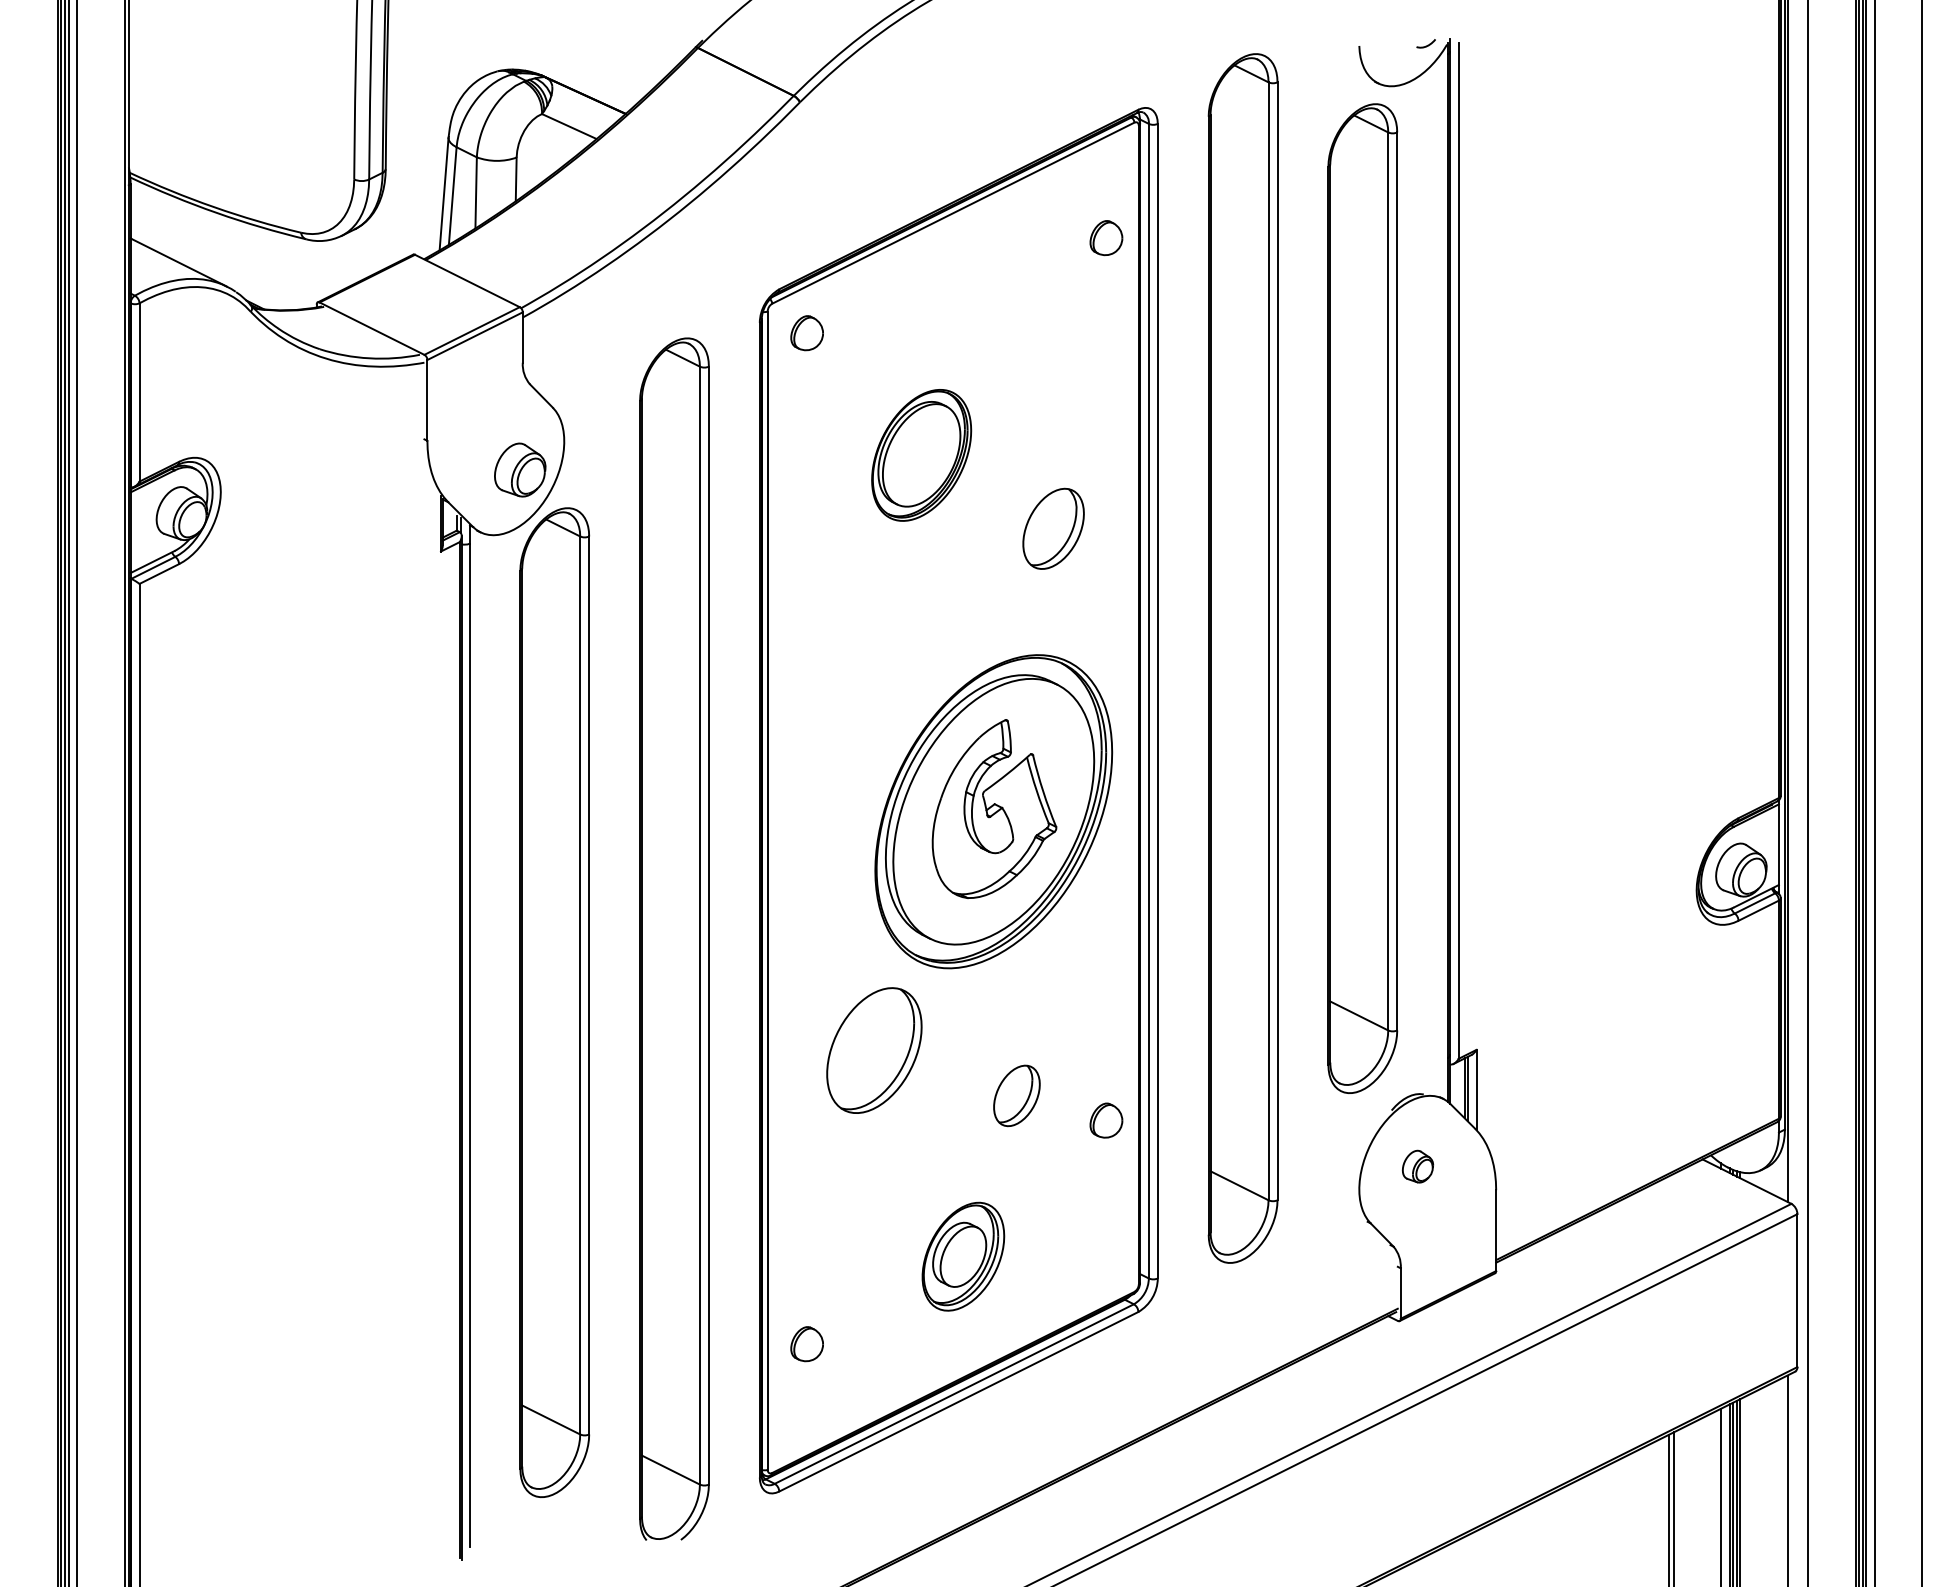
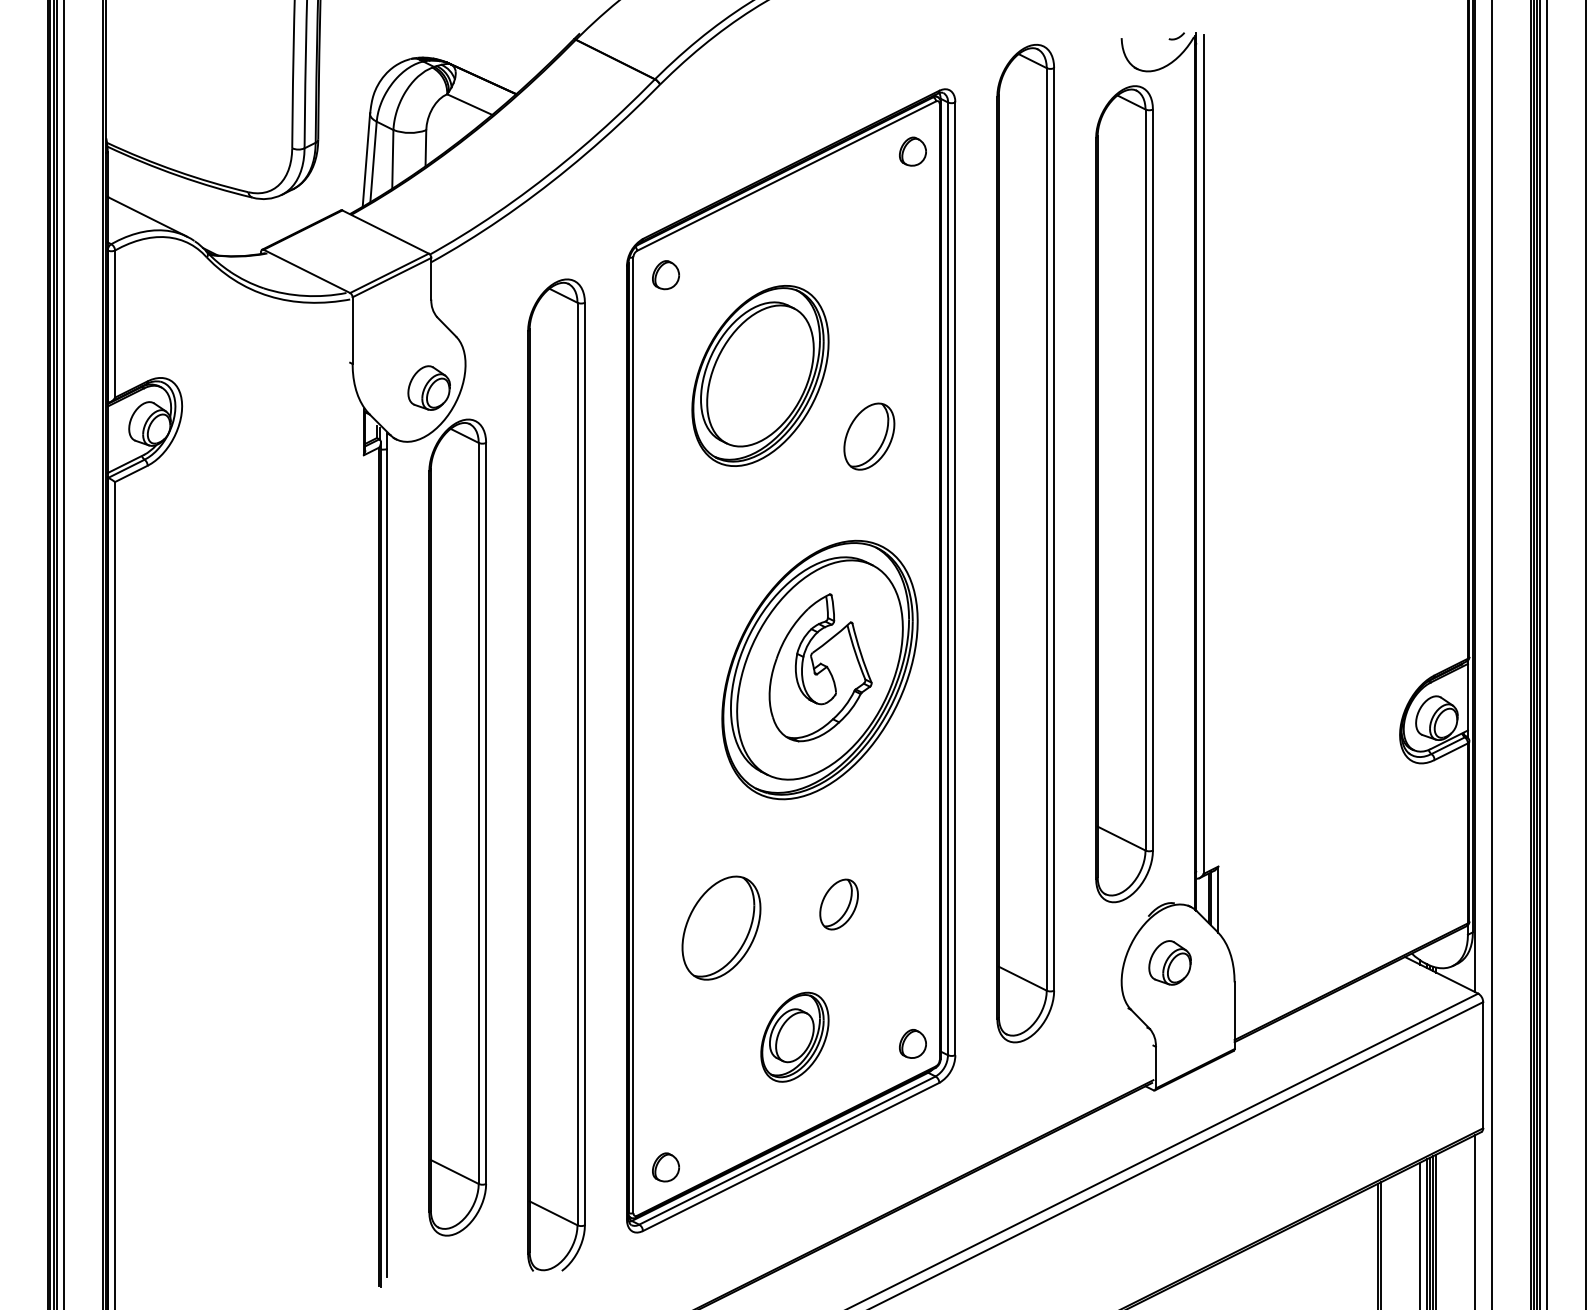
part: (1105, 237) -> (912, 151), moved
part: (921, 454) -> (760, 375), size x1.67
part: (874, 1049) -> (721, 927), moved
part: (1105, 1120) -> (912, 1043), moved
part: (1417, 1166) -> (1169, 962), size x1.67
part: (806, 1344) -> (665, 1167), moved

